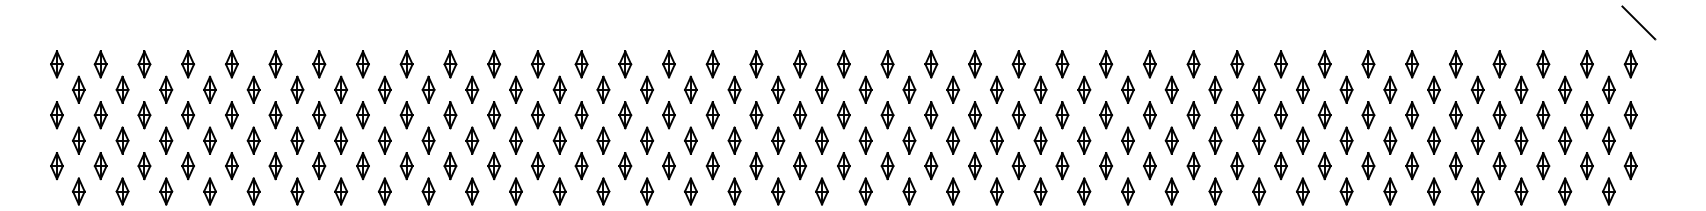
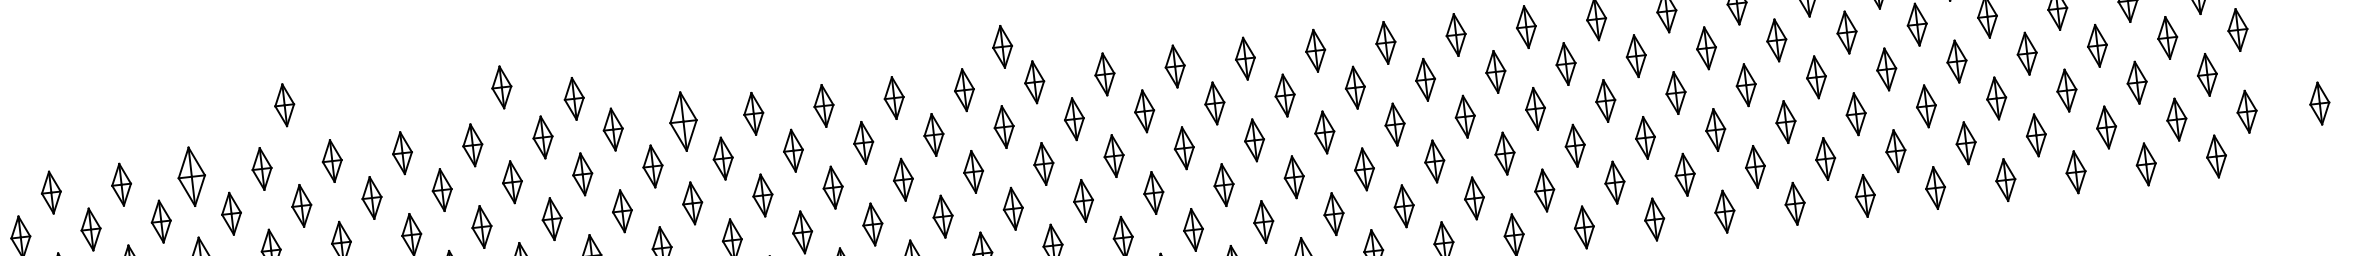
part: (424, 26) -> (283, 104), added
part: (559, 30) -> (501, 86), added
part: (870, 40) -> (1002, 46), added
part: (603, 42) -> (574, 98), added
part: (362, 64) -> (191, 177), size x1.4
part: (668, 64) -> (682, 121), size x1.4
part: (1675, 166) -> (2319, 104), added

